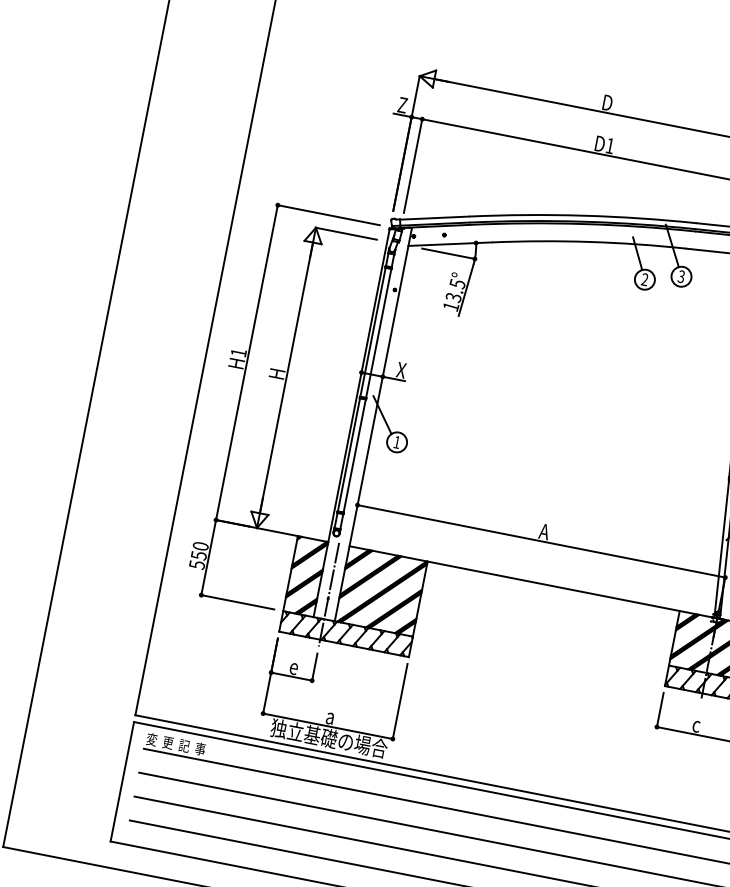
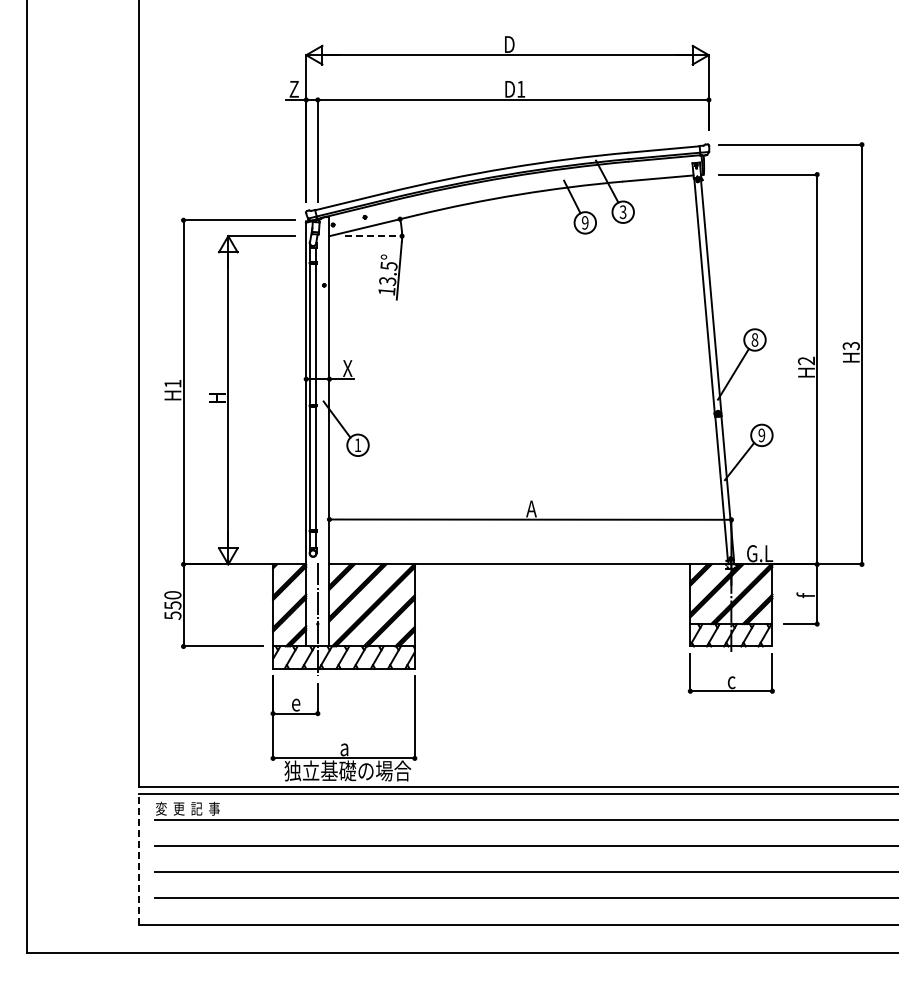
line: (448, 254) -> (373, 236), solid -> dashed
text: (645, 279) -> (585, 222), 2 -> 9
line: (122, 780) -> (138, 858), solid -> dashed

